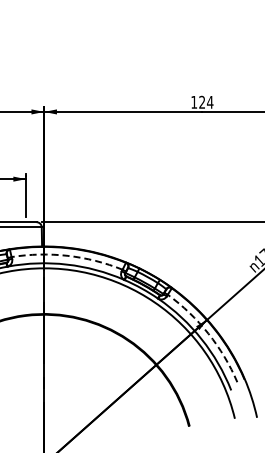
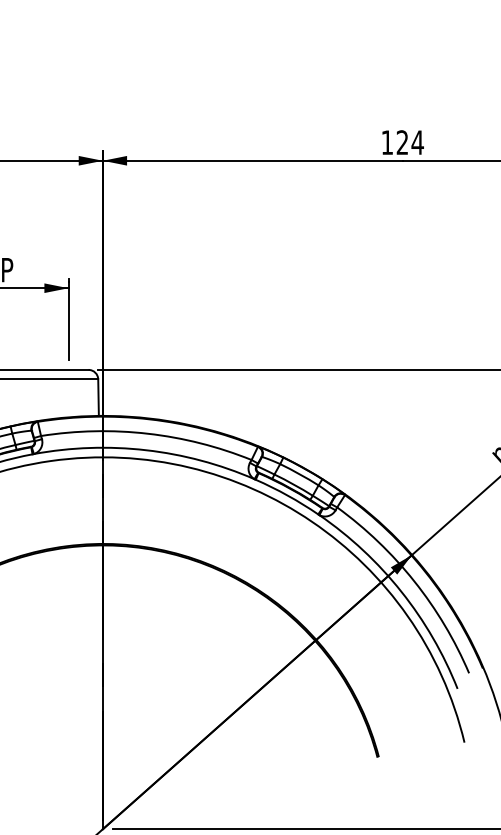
arc: (67, 255) -> (147, 433), dashed -> solid
arc: (208, 333) -> (414, 580), dashed -> solid

